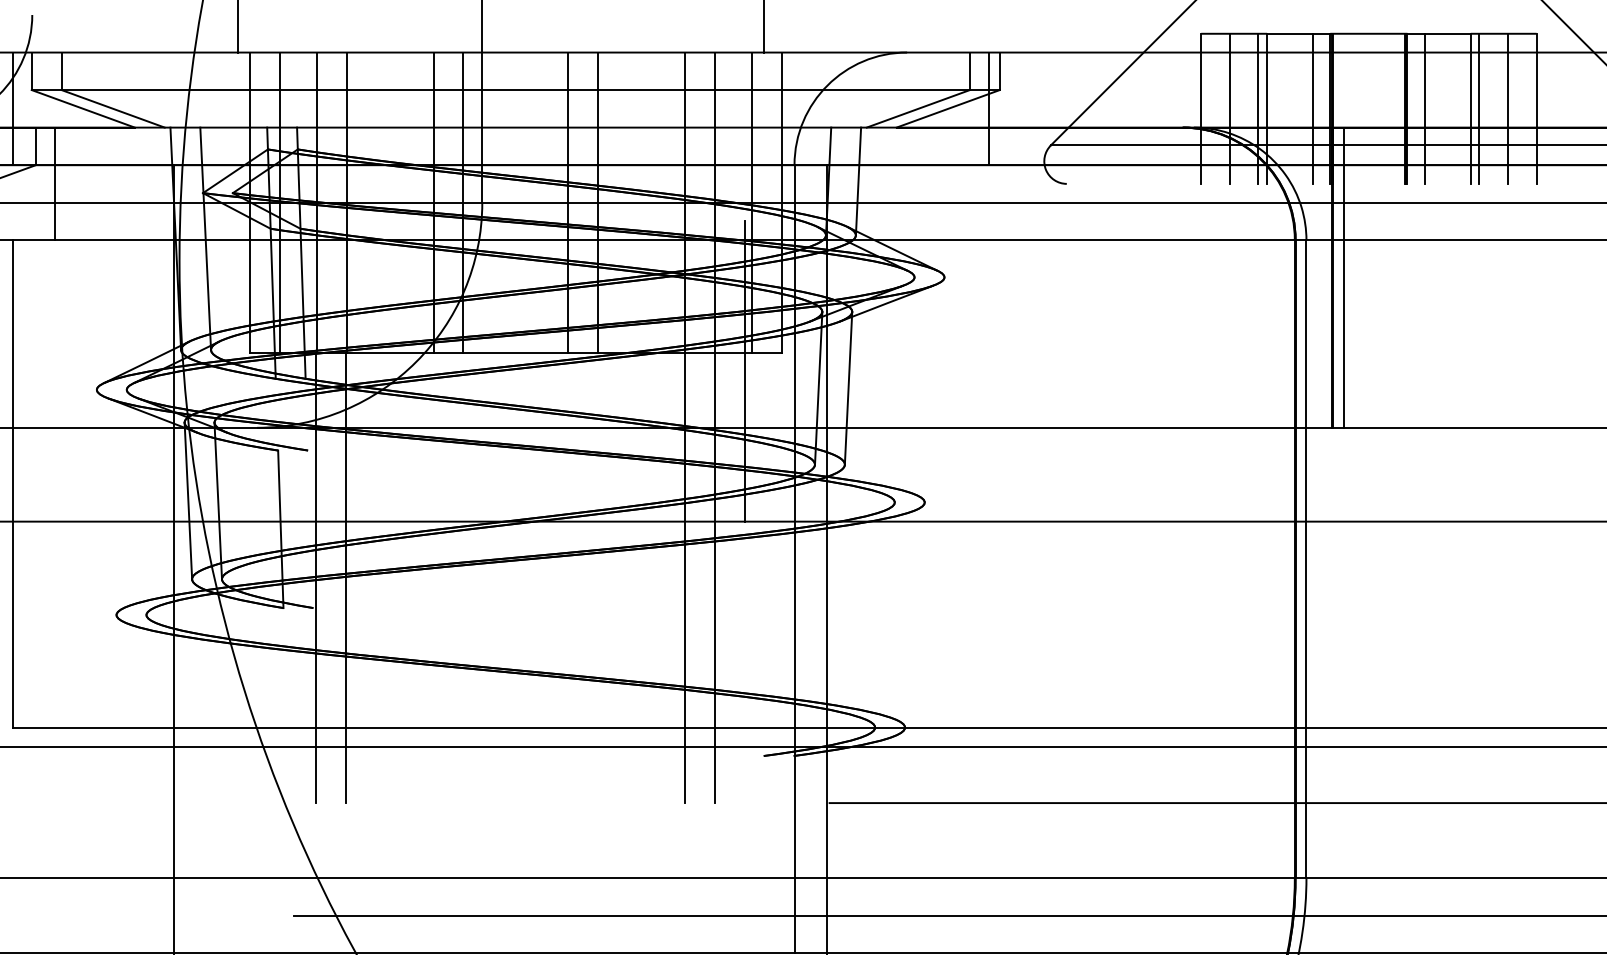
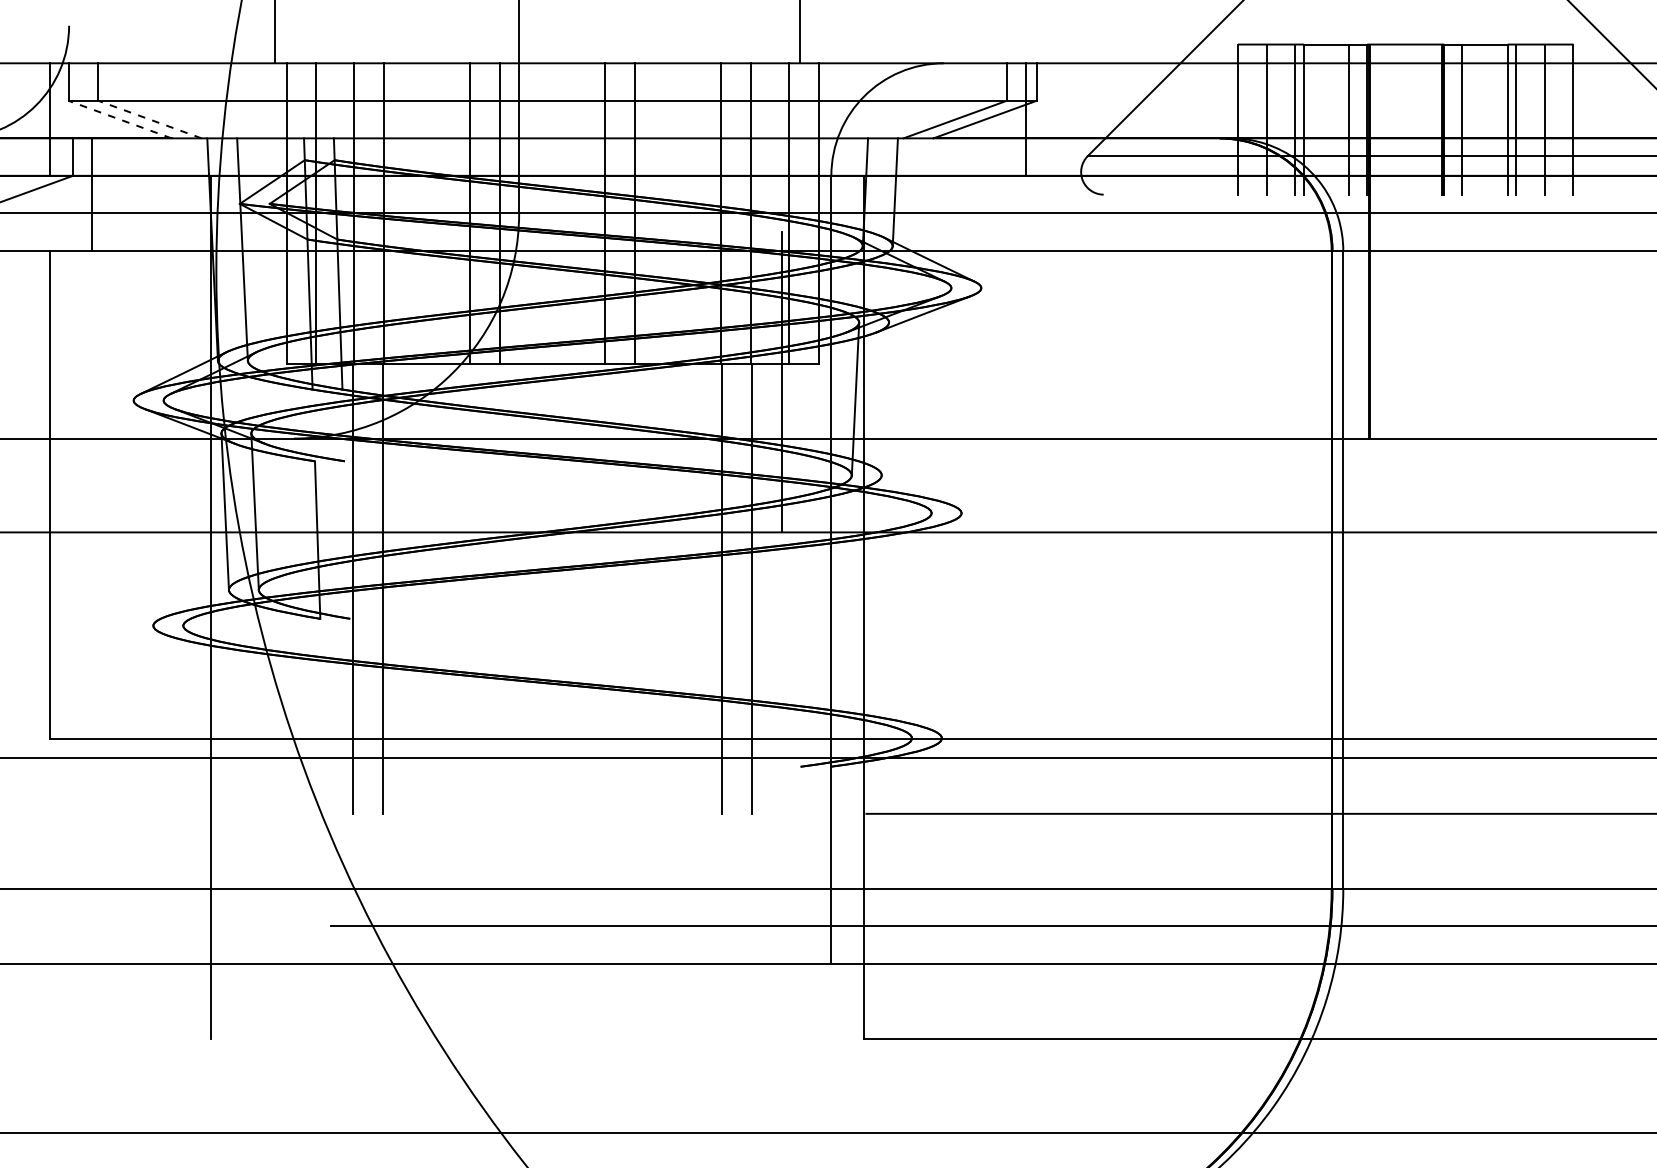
line: (83, 108) -> (120, 119), solid -> dashed
line: (113, 108) -> (150, 119), solid -> dashed
line: (1343, 277) -> (1380, 288), removed
line: (848, 387) -> (885, 398), removed

